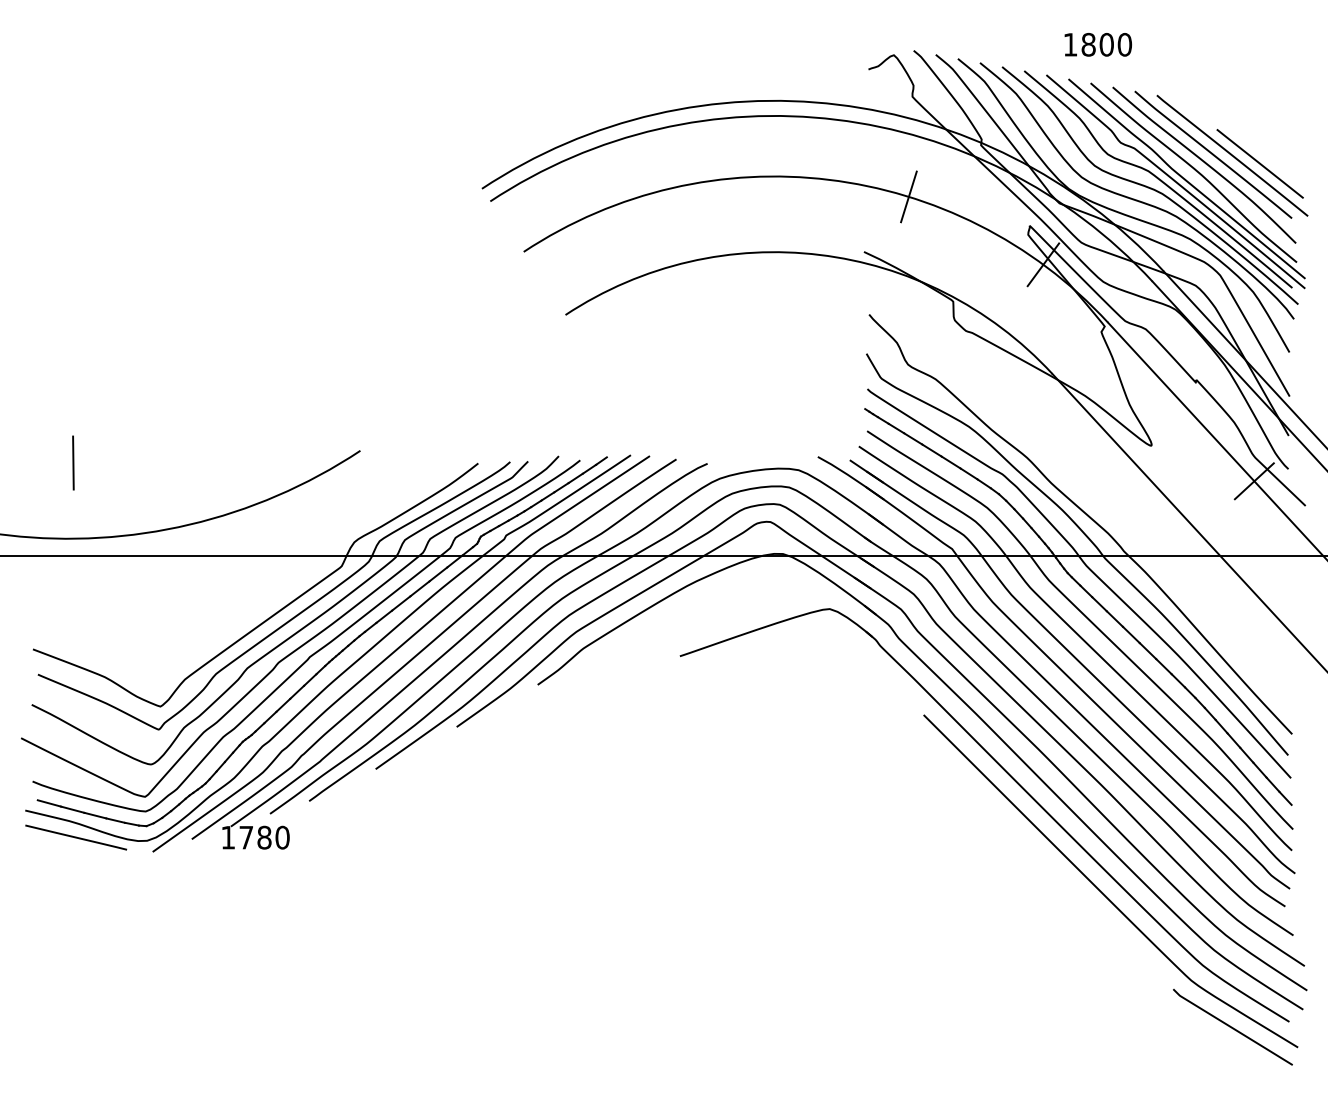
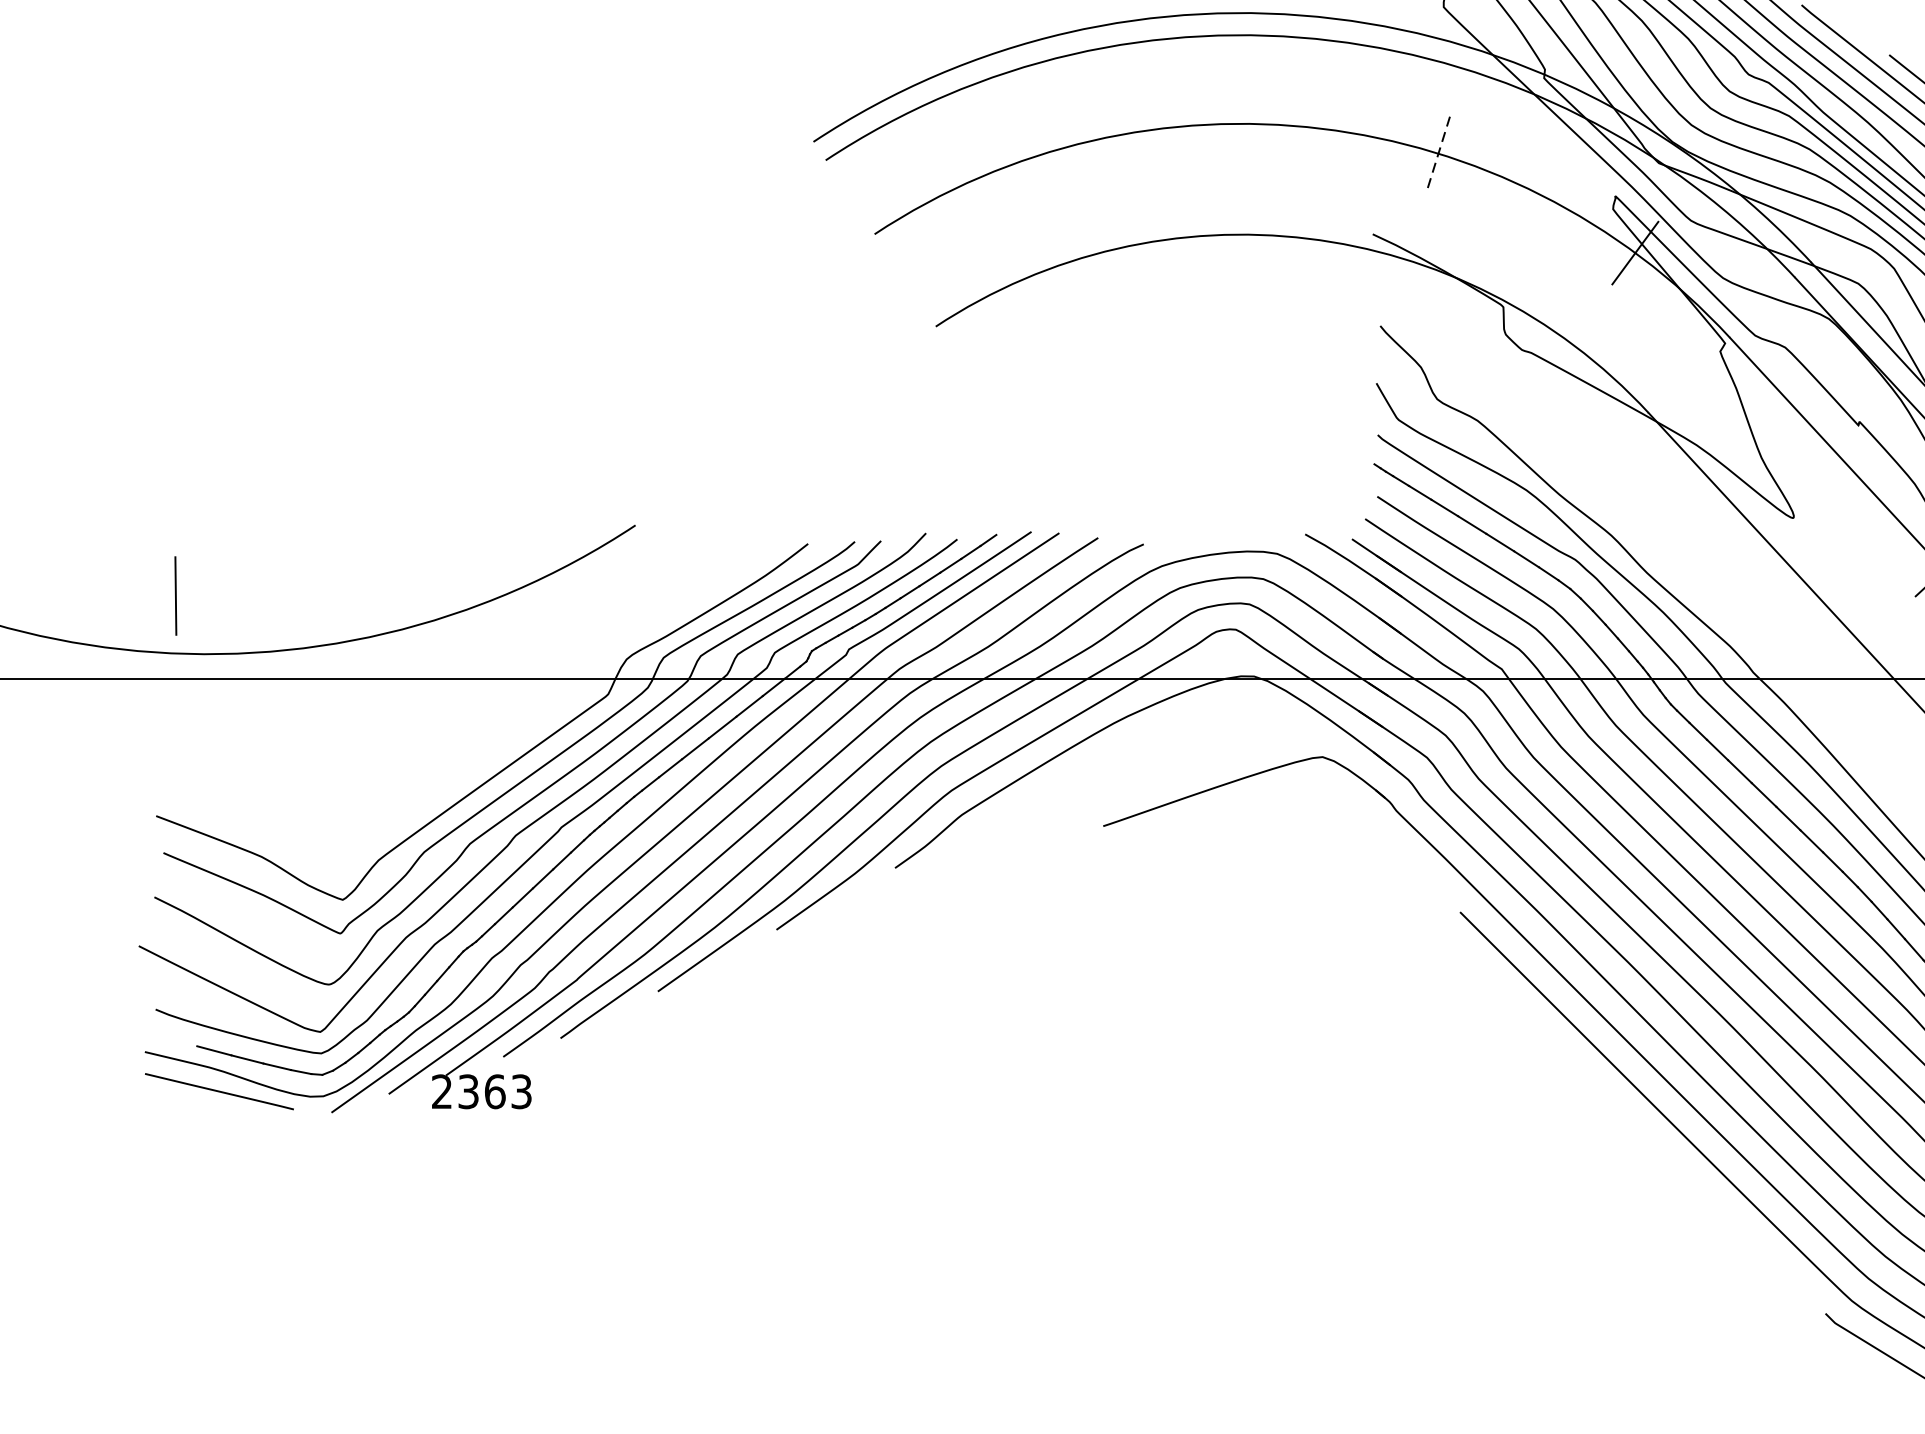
line: (908, 197) -> (1437, 154), solid -> dashed
line: (73, 462) -> (175, 595), moved
line: (49, 803) -> (180, 1041), removed
text: (255, 837) -> (481, 1091), 1780 -> 2363

